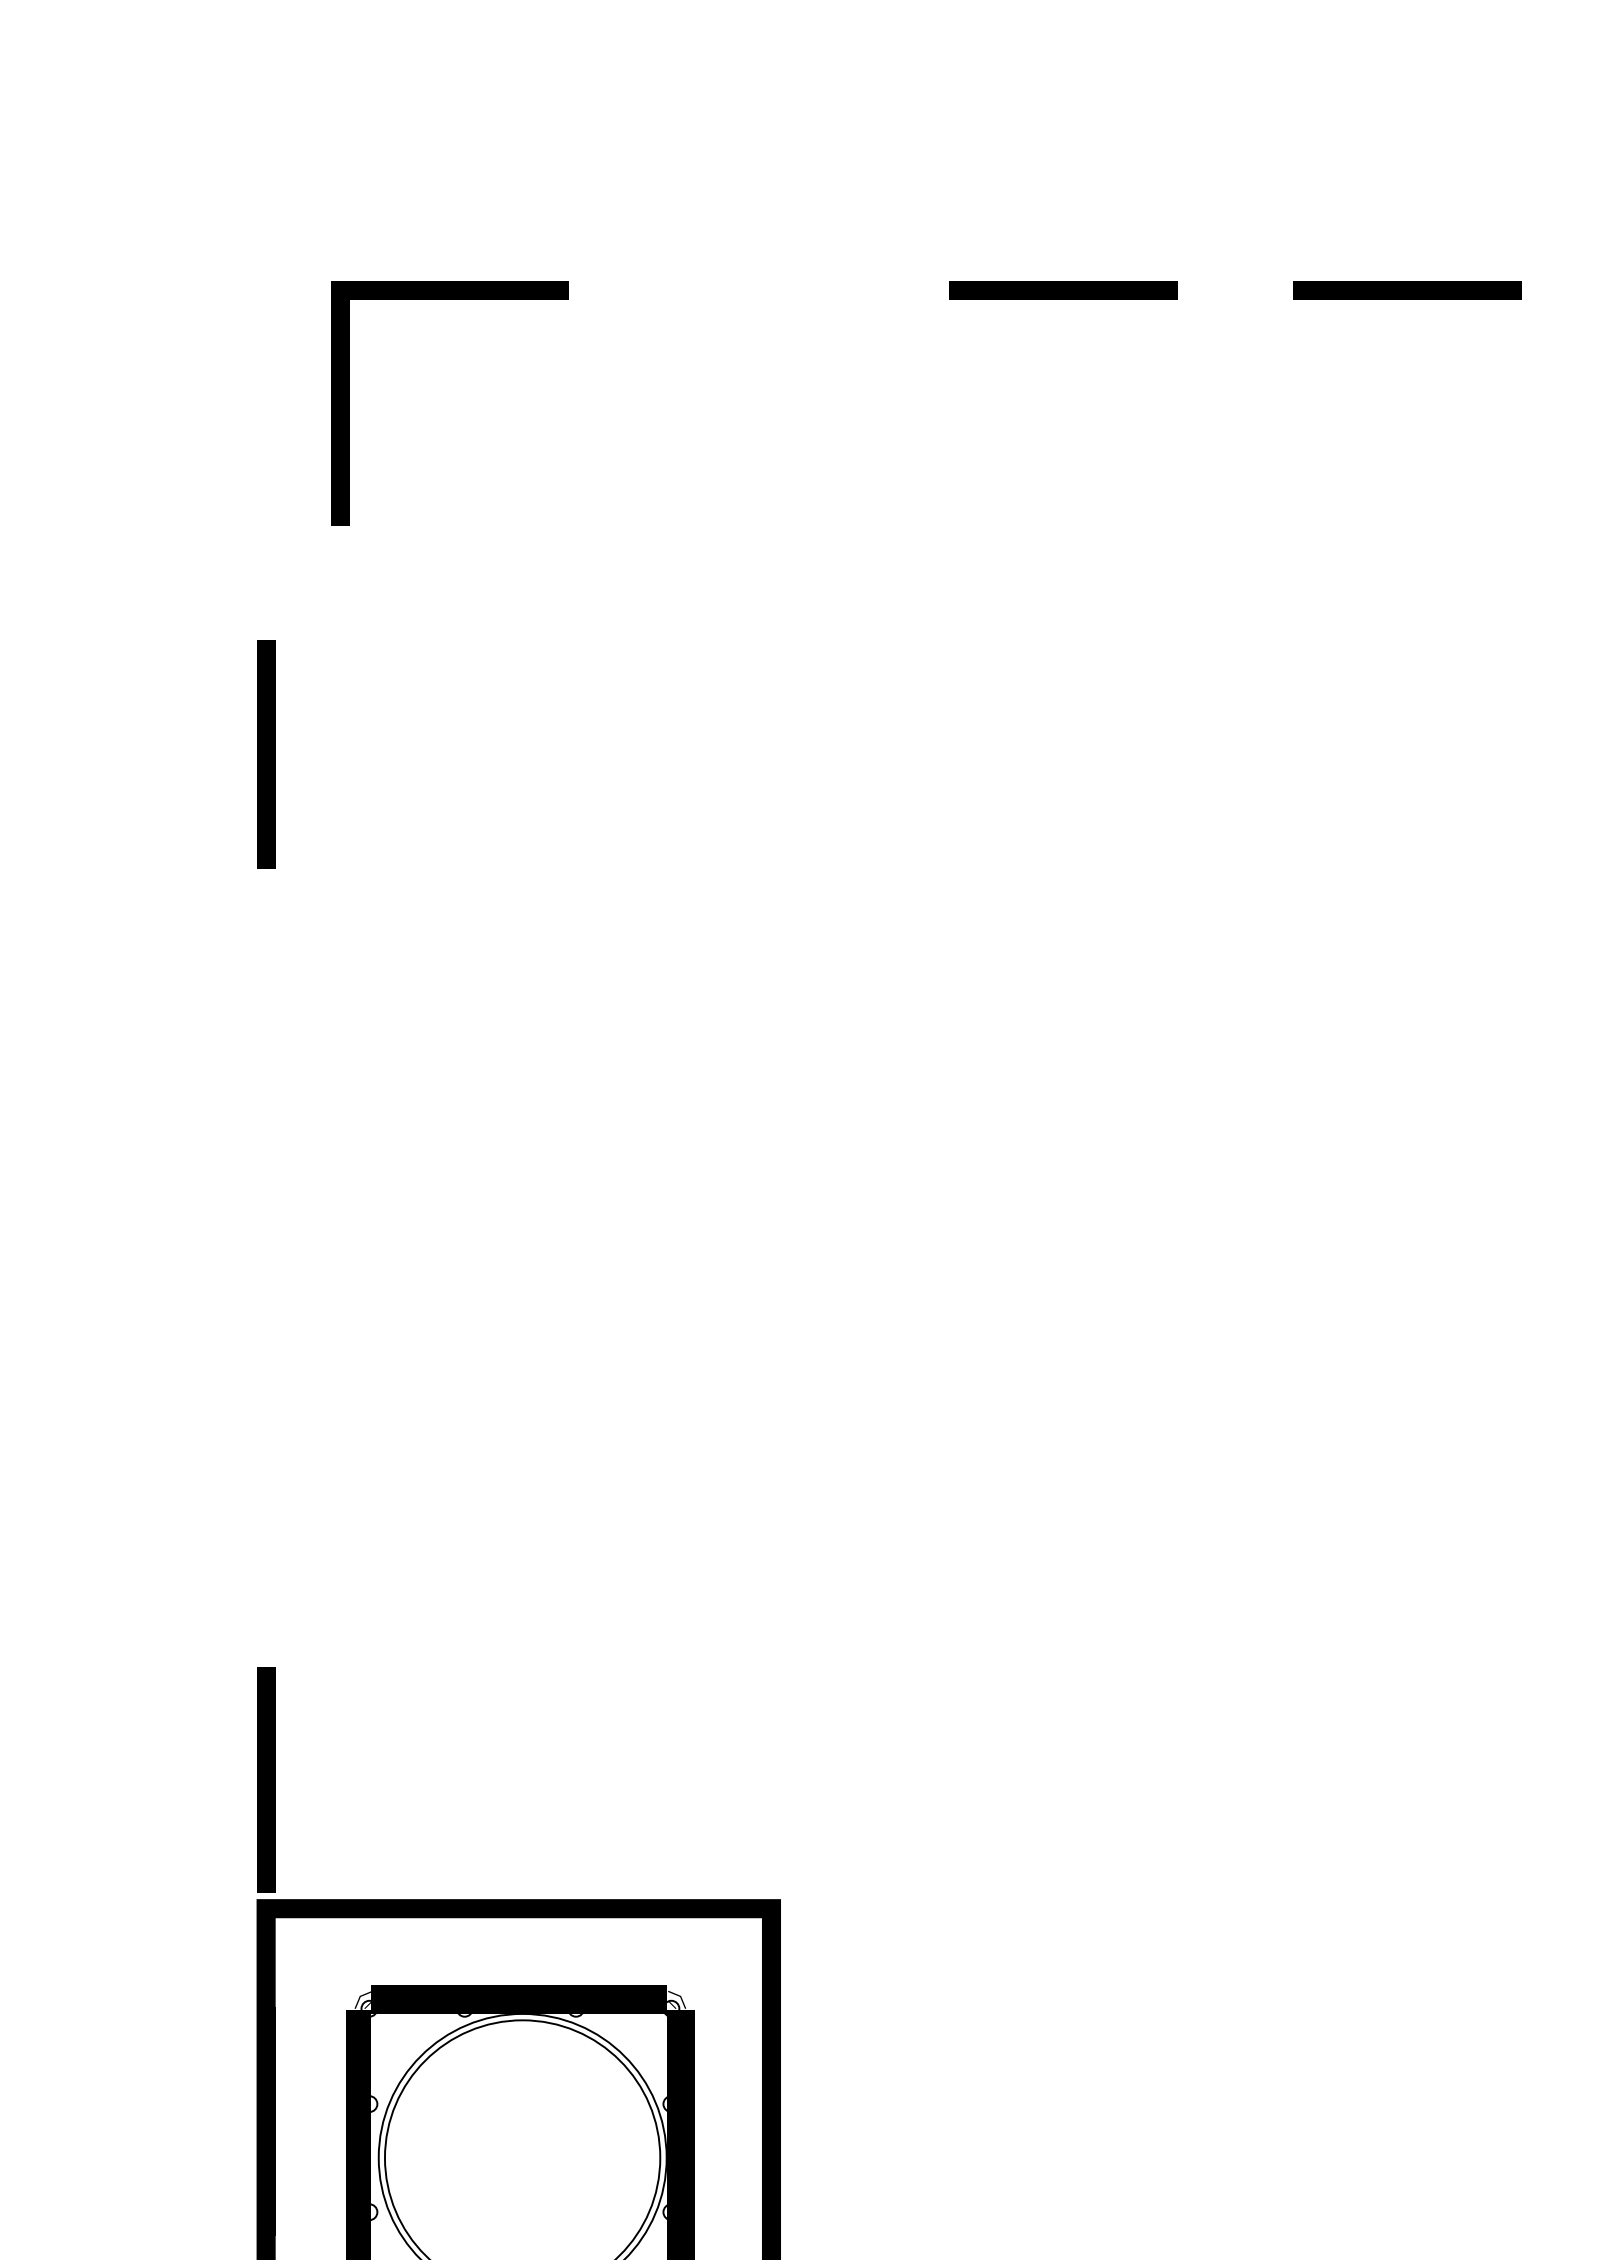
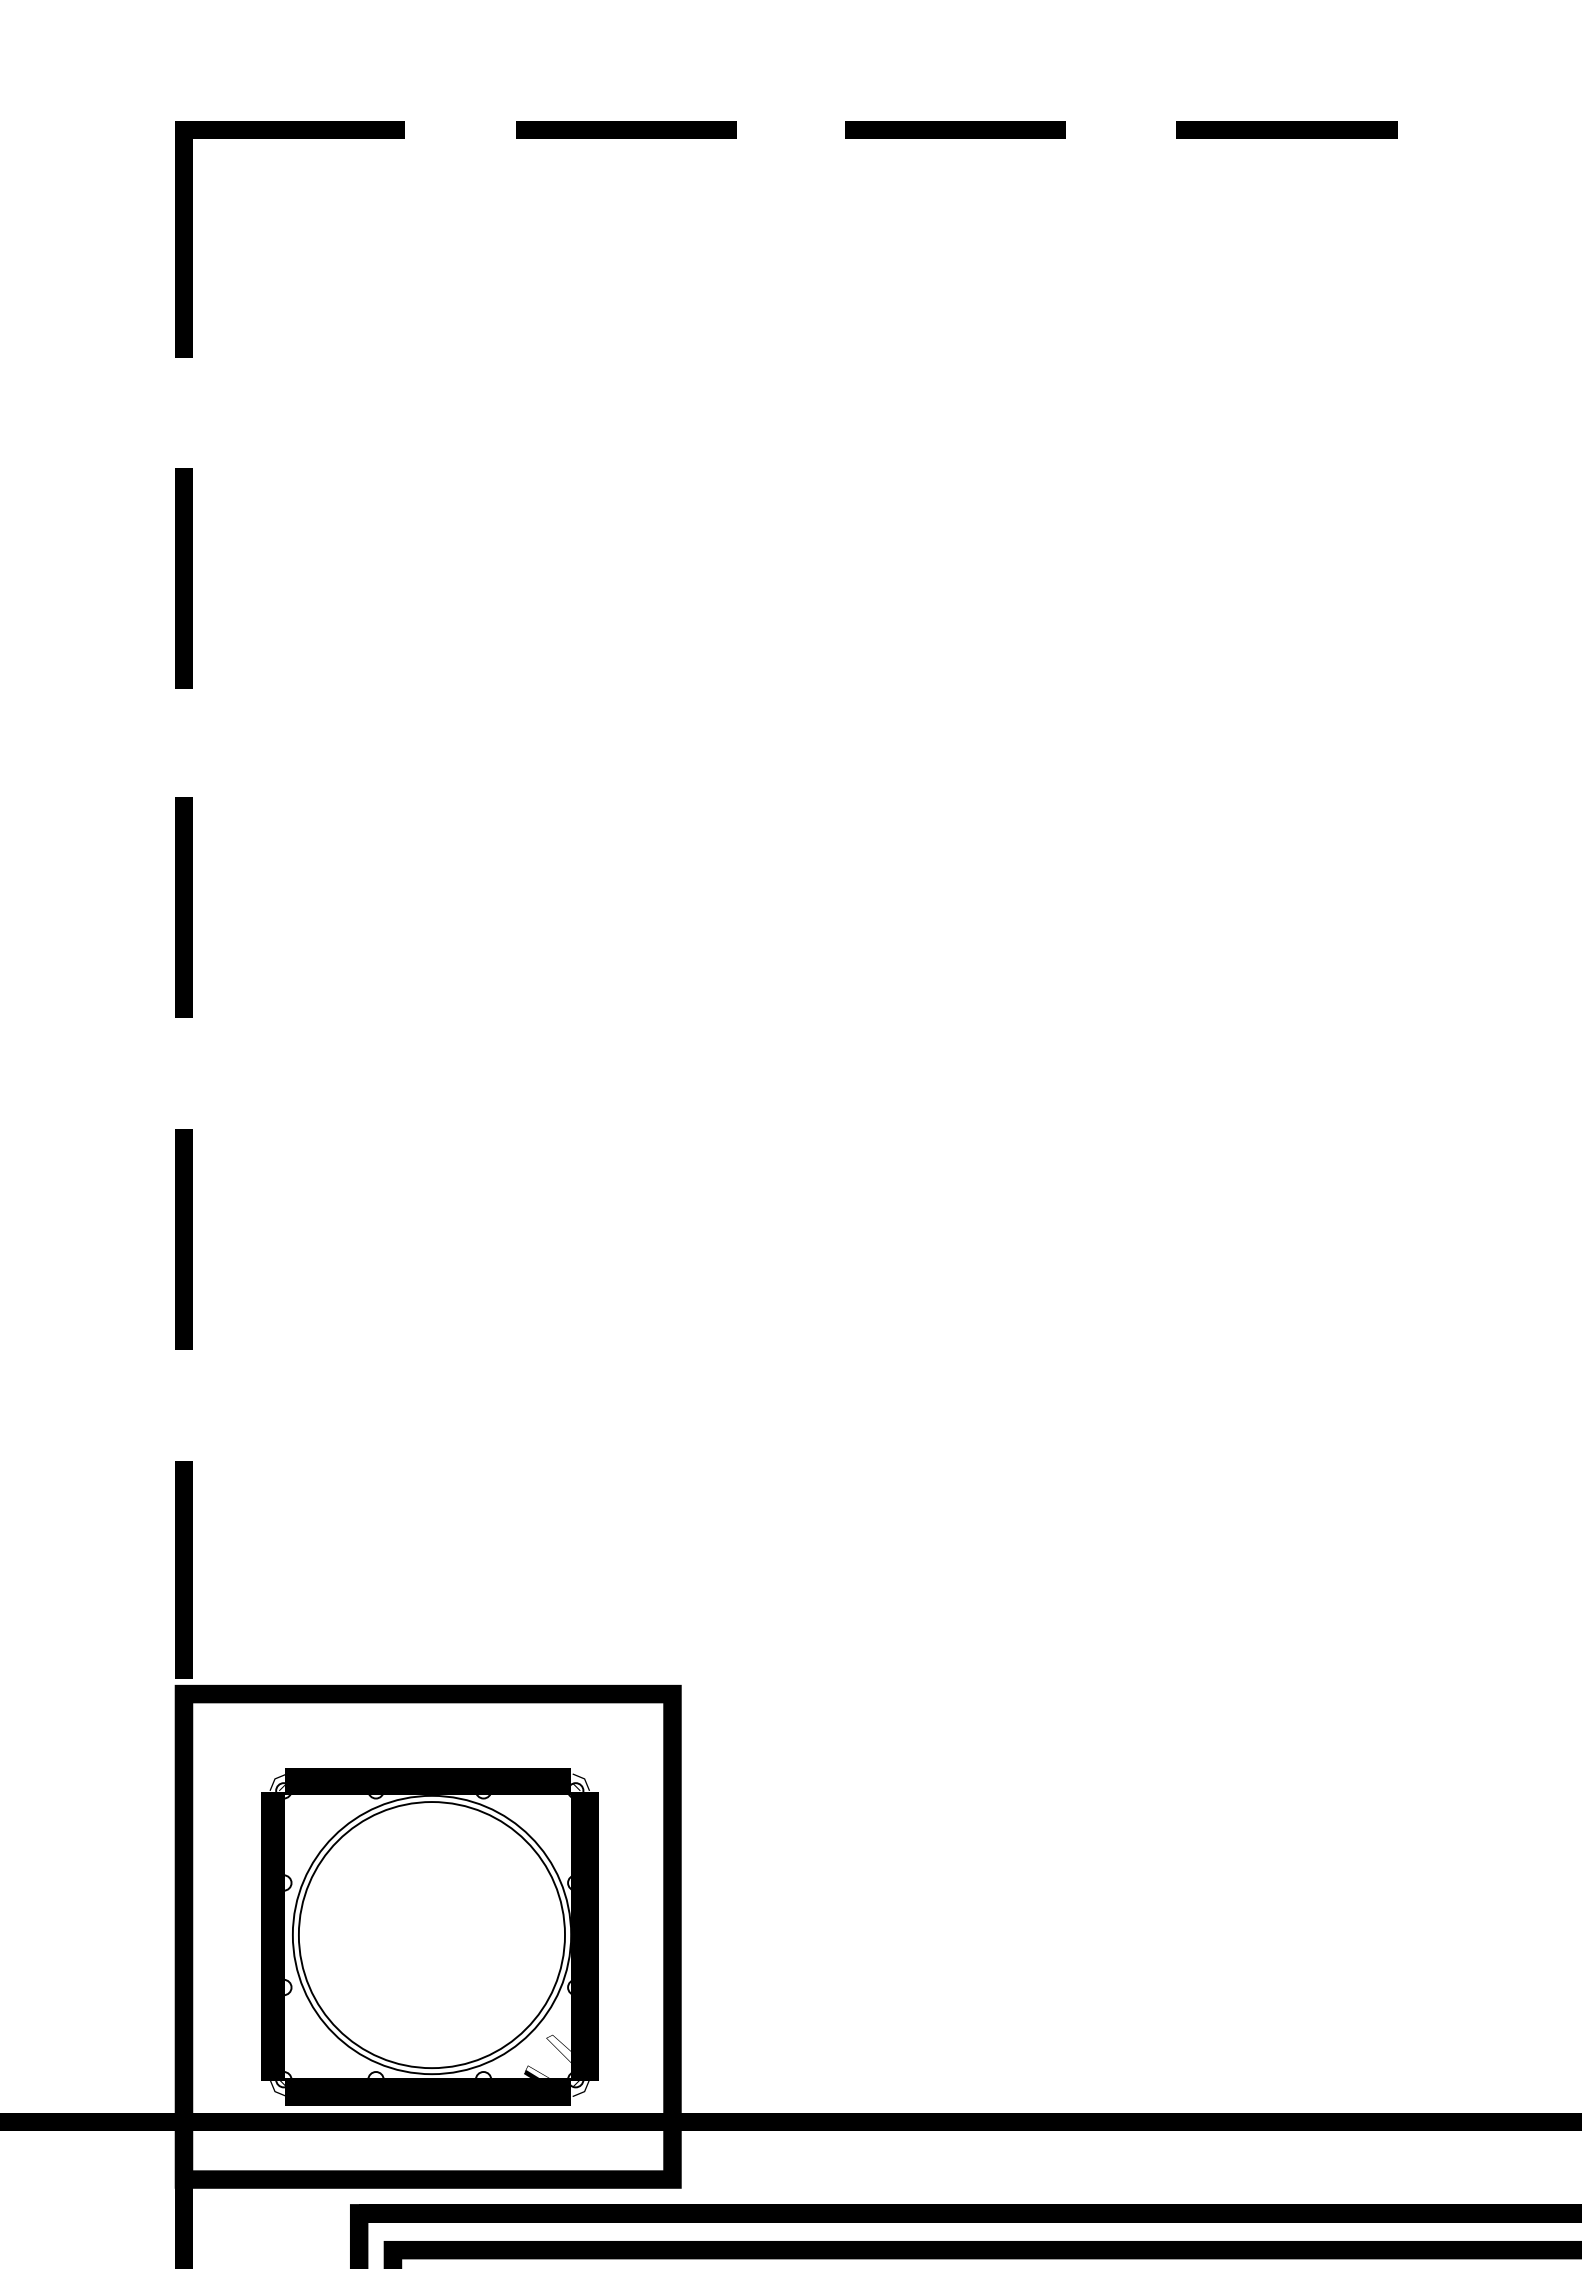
line: (723, 290) -> (626, 129), added
line: (349, 403) -> (192, 239), moved
line: (265, 1094) -> (183, 907), added
line: (265, 1438) -> (183, 1239), added

